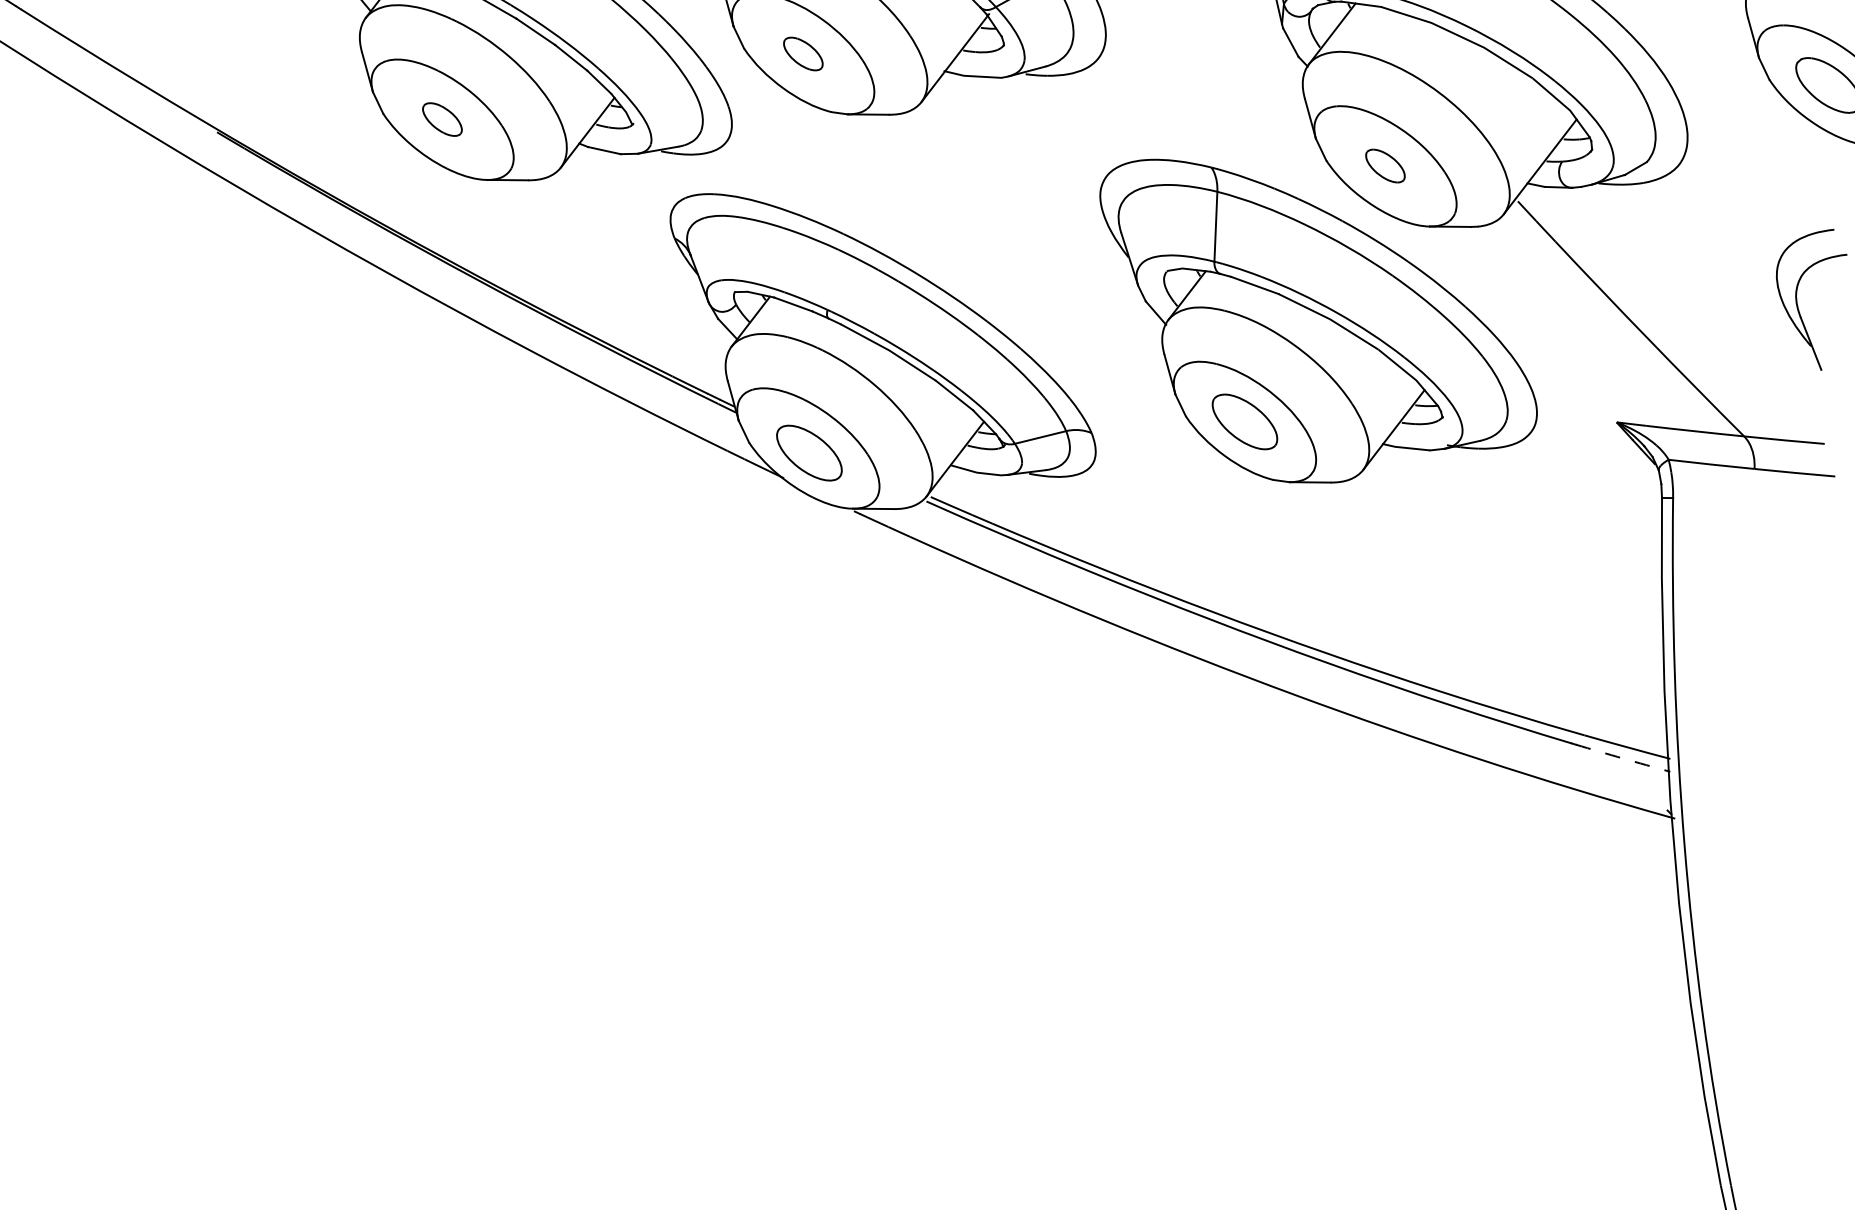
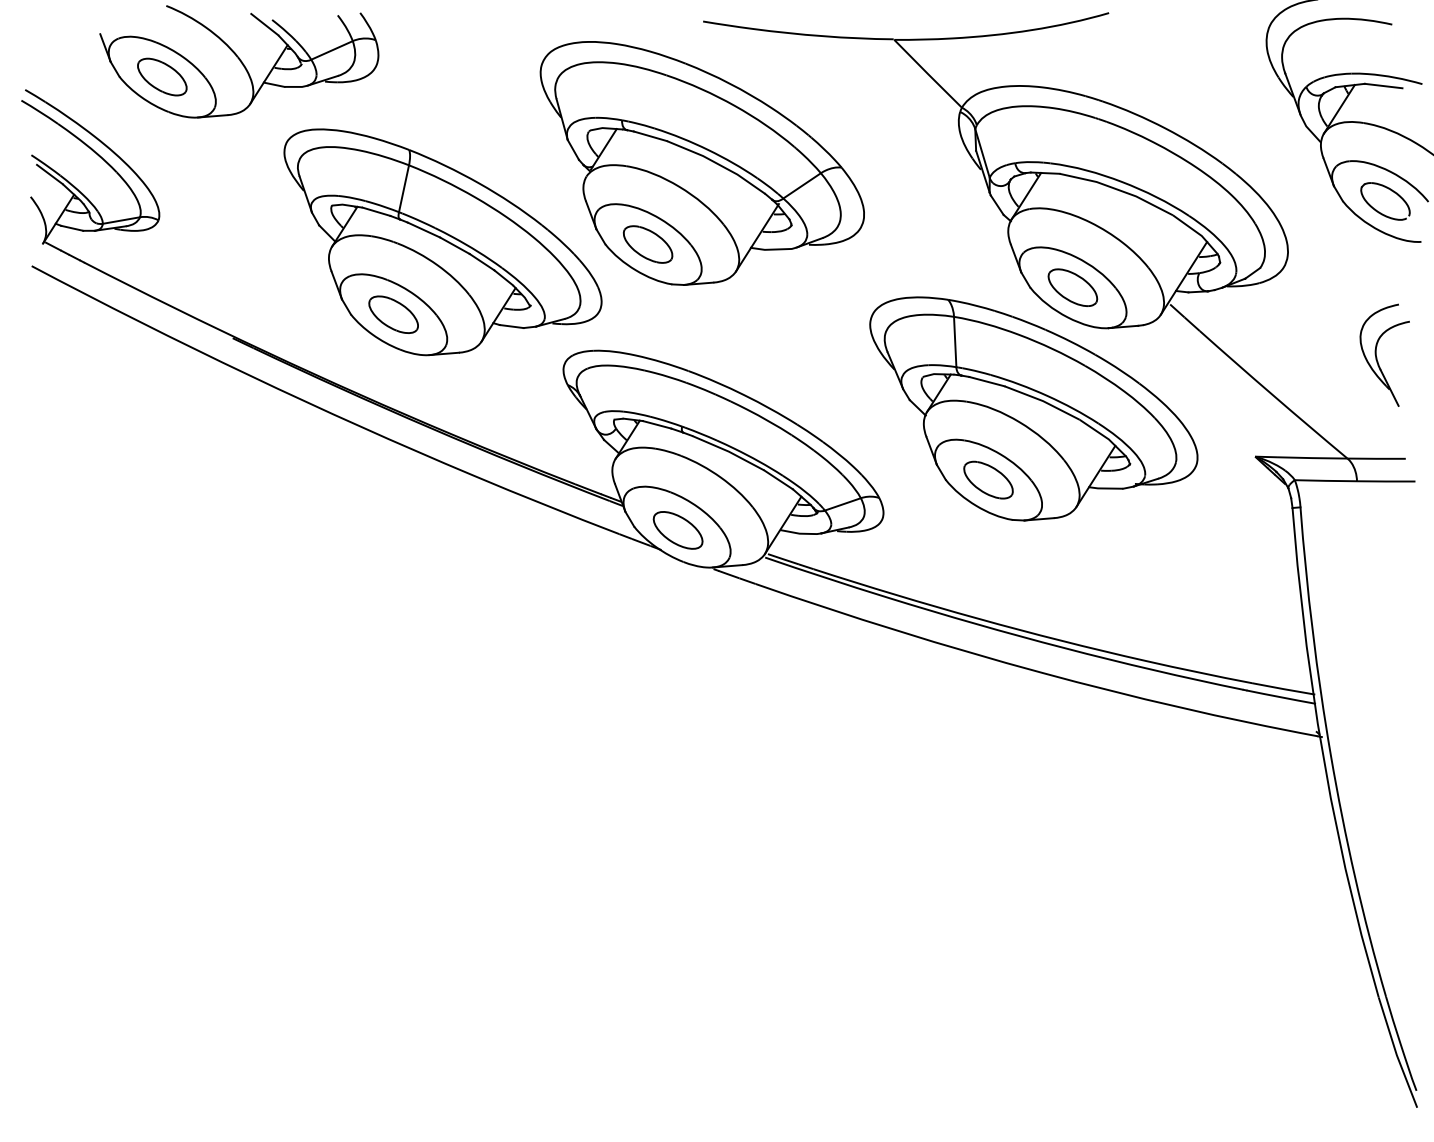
part: (803, 53) -> (648, 244), size x1.67
part: (442, 119) -> (393, 314), size x1.67
part: (1384, 165) -> (1072, 287), size x1.67
arc: (1623, 758) -> (1281, 697), dashed -> solid

